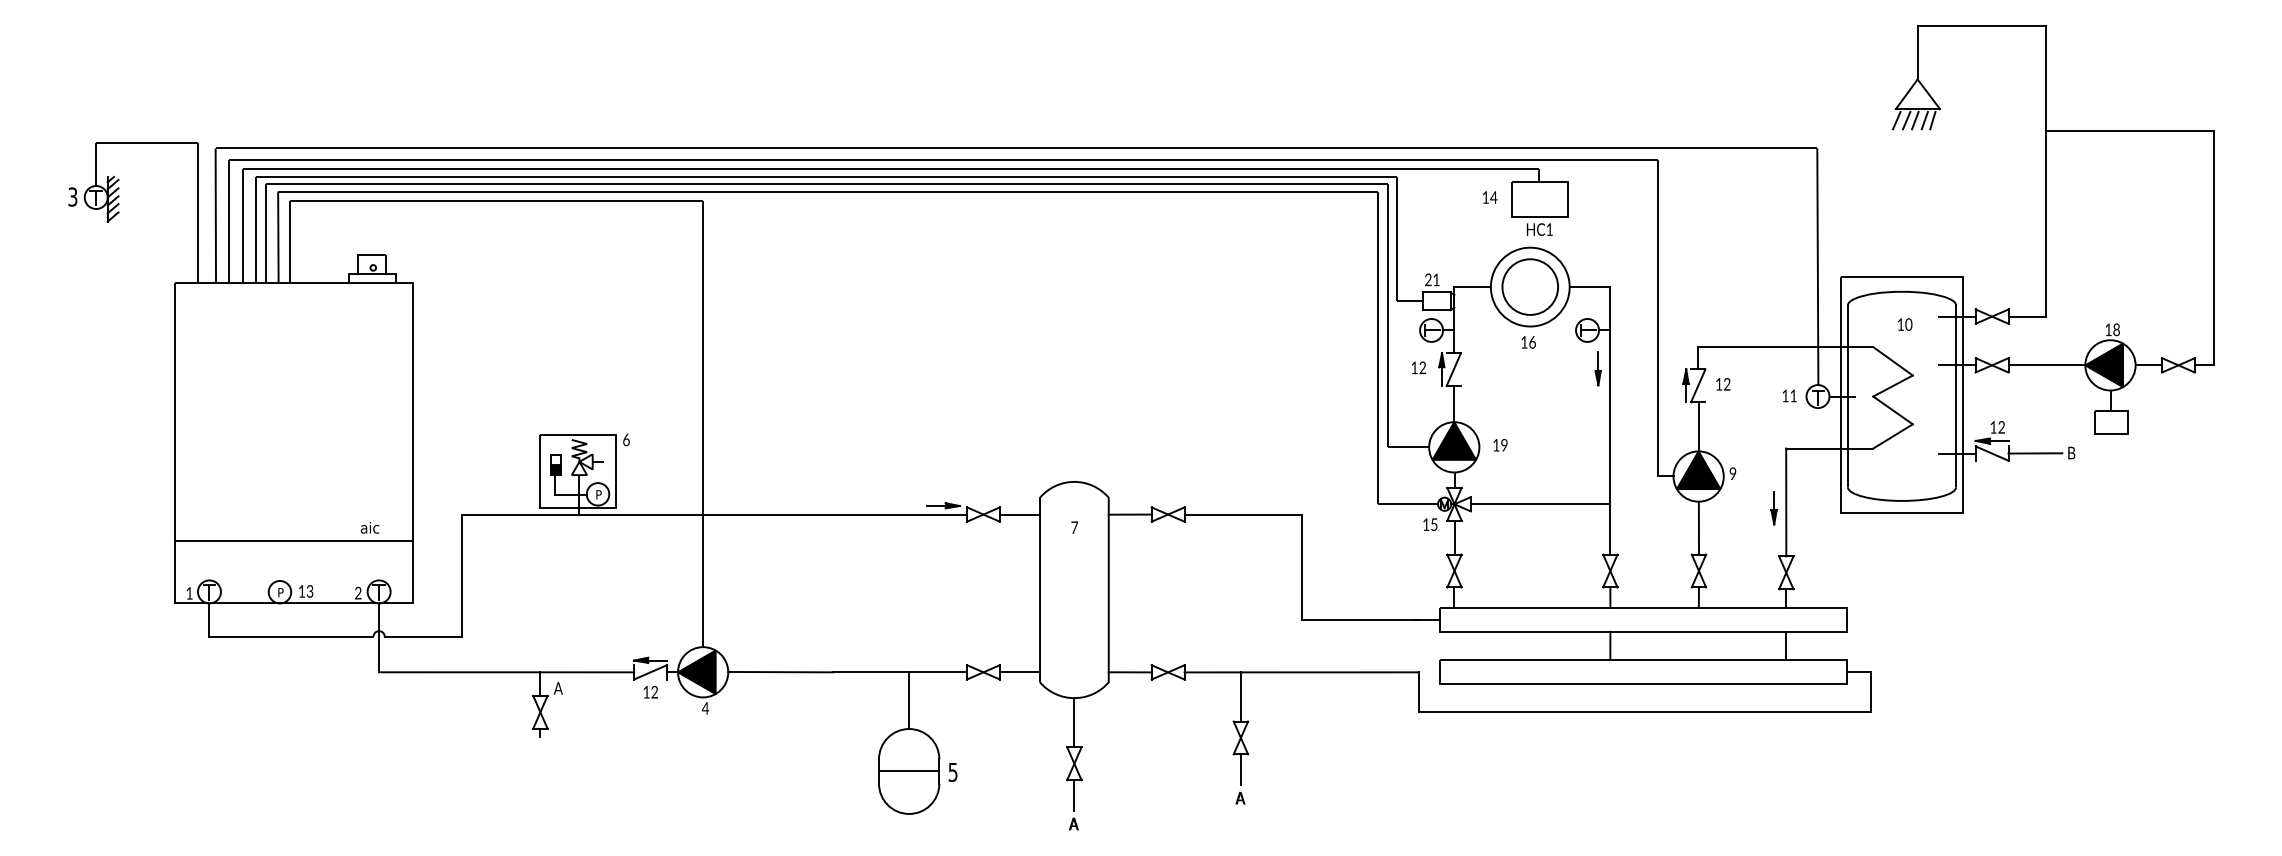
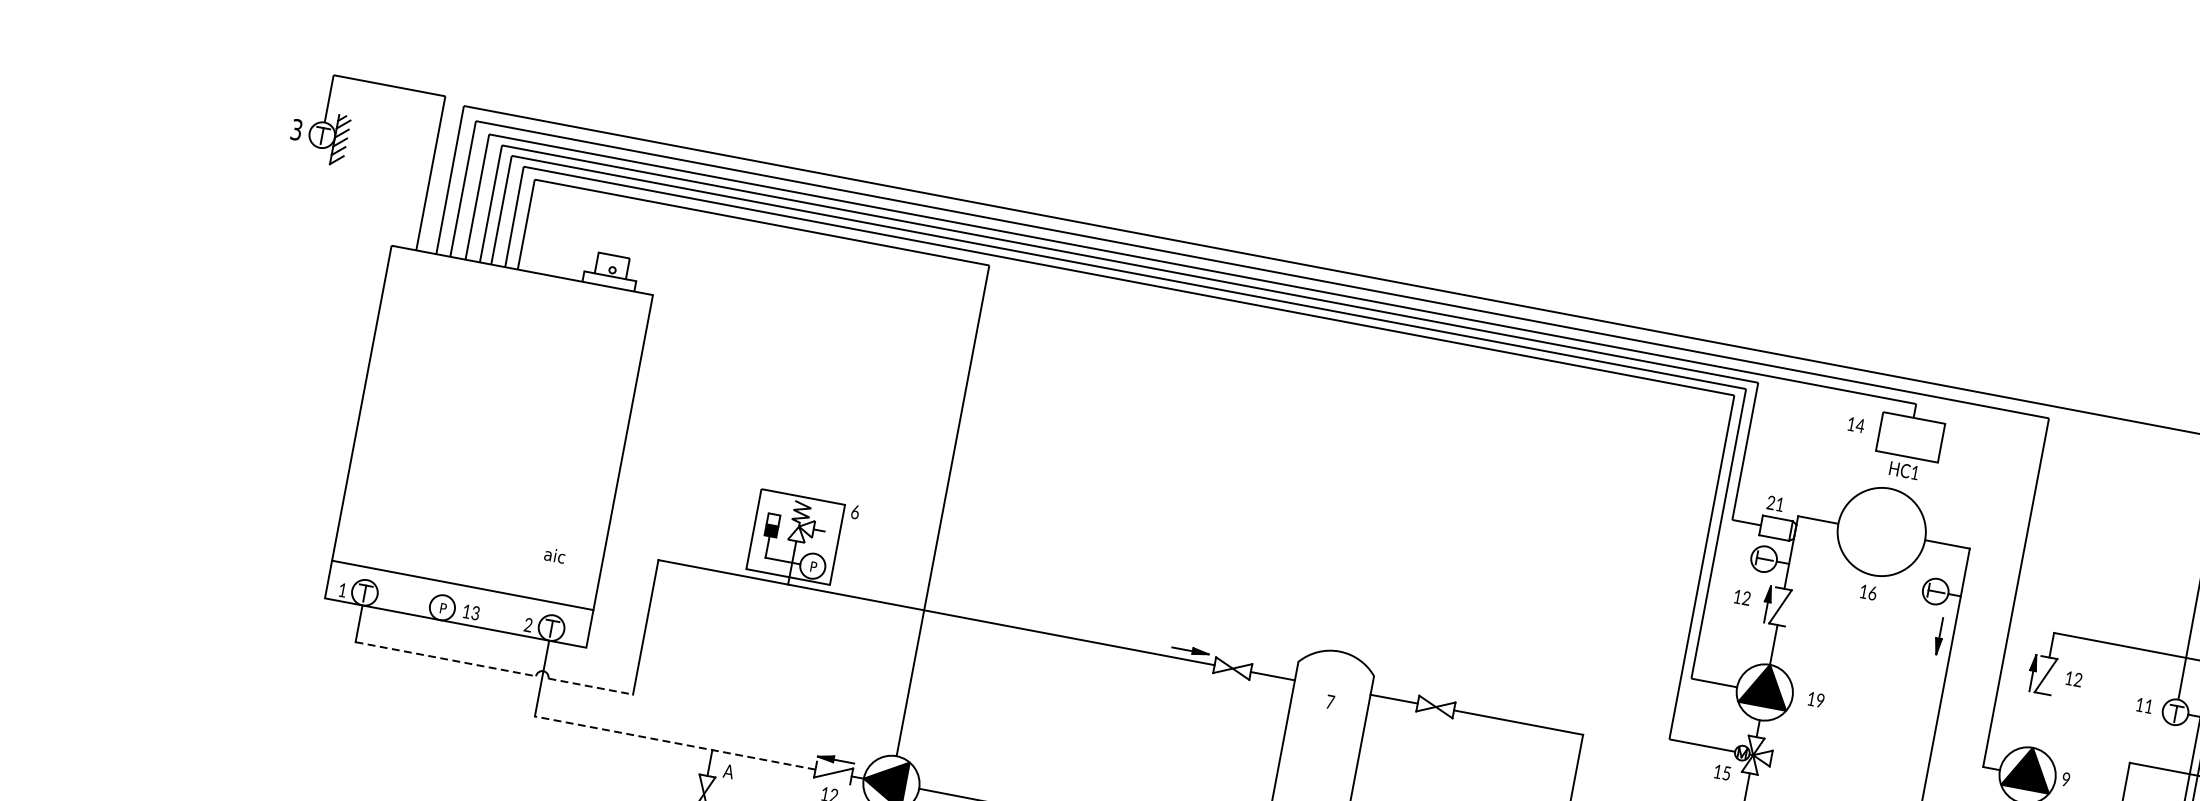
circle: (1529, 286) -> (1881, 531), removed
line: (1698, 426) -> (2037, 720), removed
line: (1540, 504) -> (1847, 773), removed
line: (293, 541) -> (462, 585), moved
line: (291, 636) -> (445, 658), solid -> dashed
line: (423, 636) -> (591, 686), solid -> dashed
line: (506, 672) -> (675, 743), solid -> dashed

